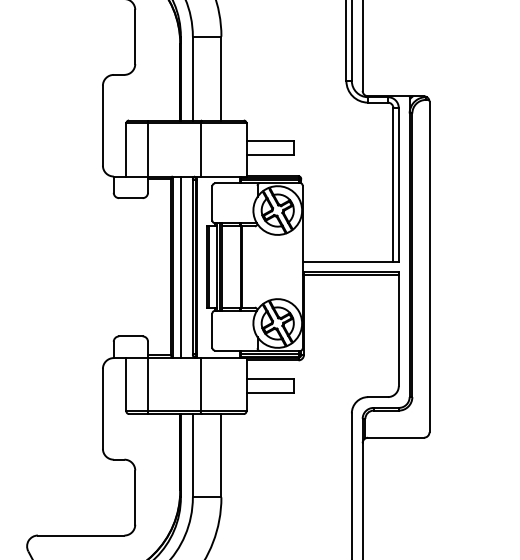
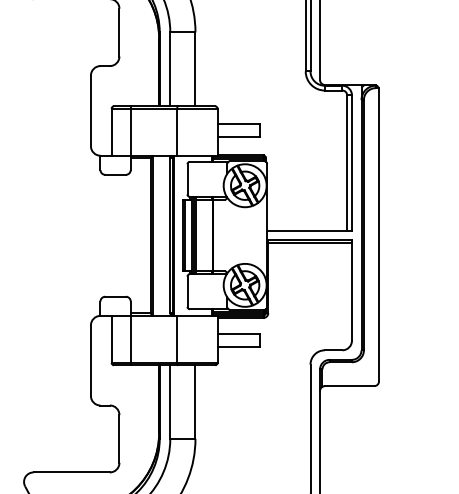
line: (180, 266) -> (159, 235), removed

